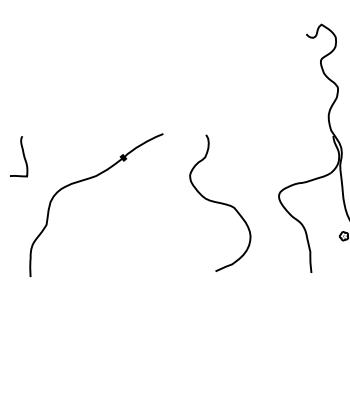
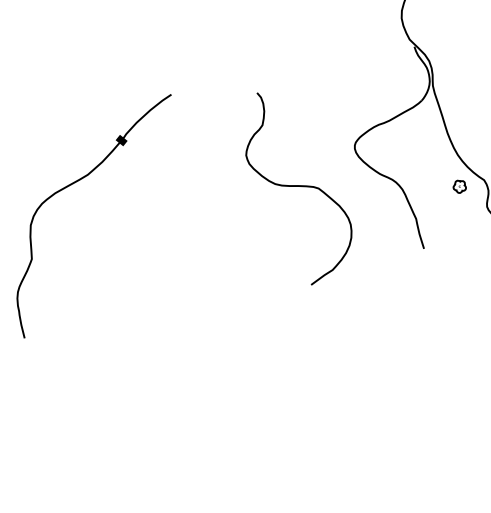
curve: (220, 202) -> (297, 185), moved

